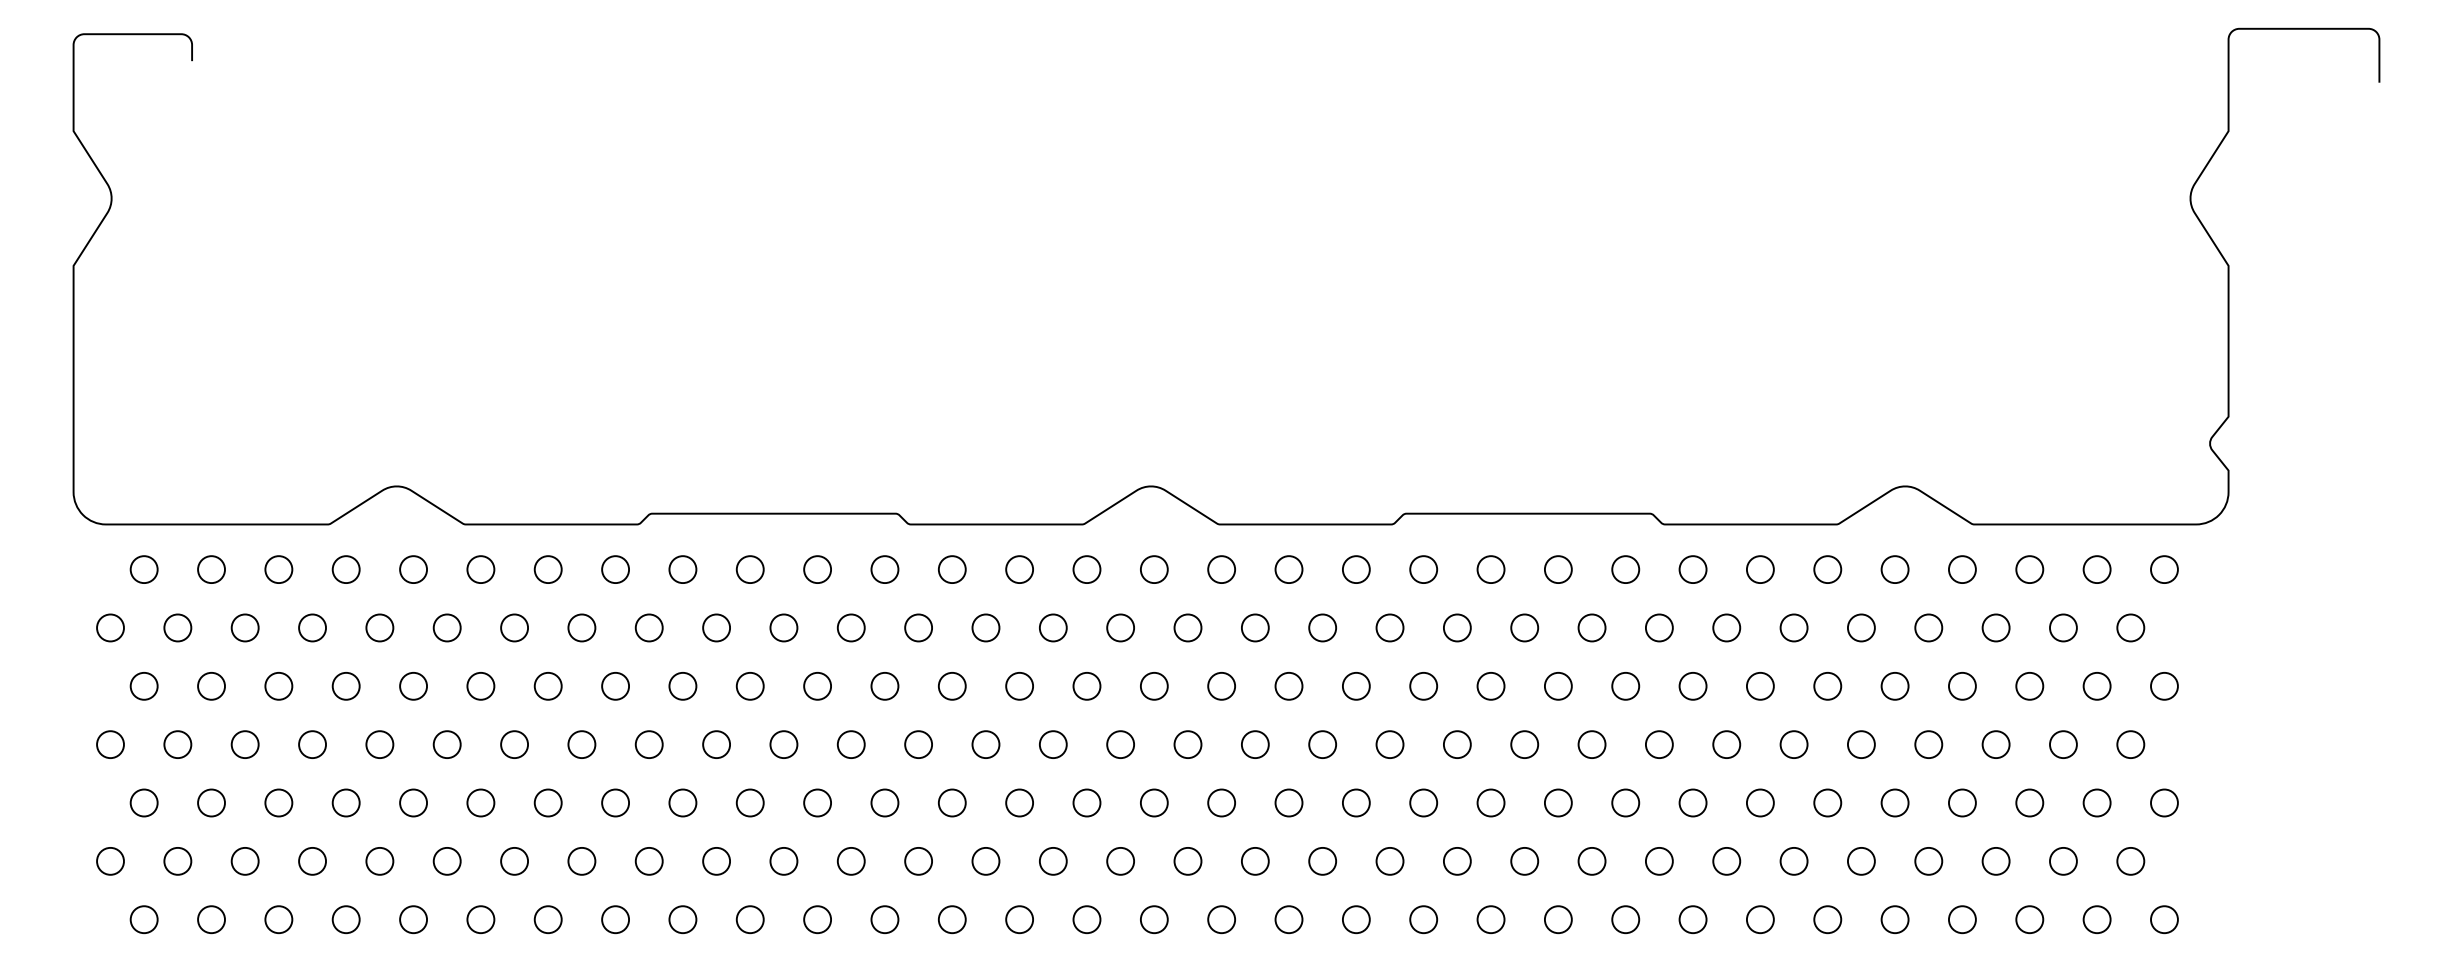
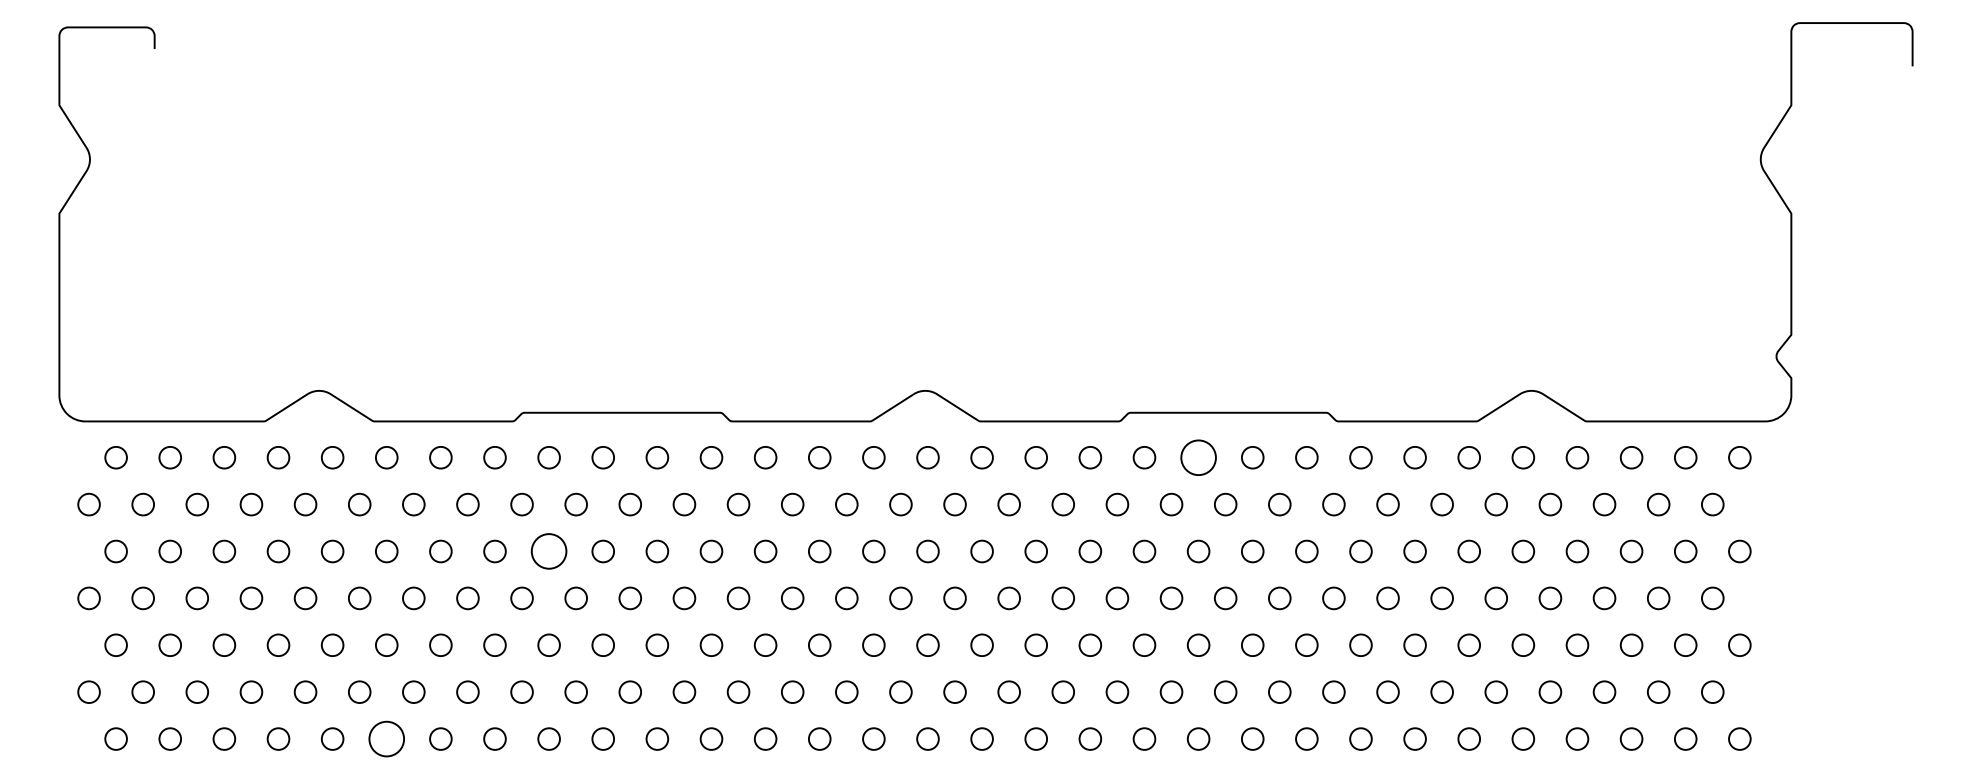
circle: (1490, 569) -> (1198, 457), size x1.6
circle: (682, 686) -> (548, 551), size x1.6
circle: (480, 919) -> (386, 738), size x1.6

